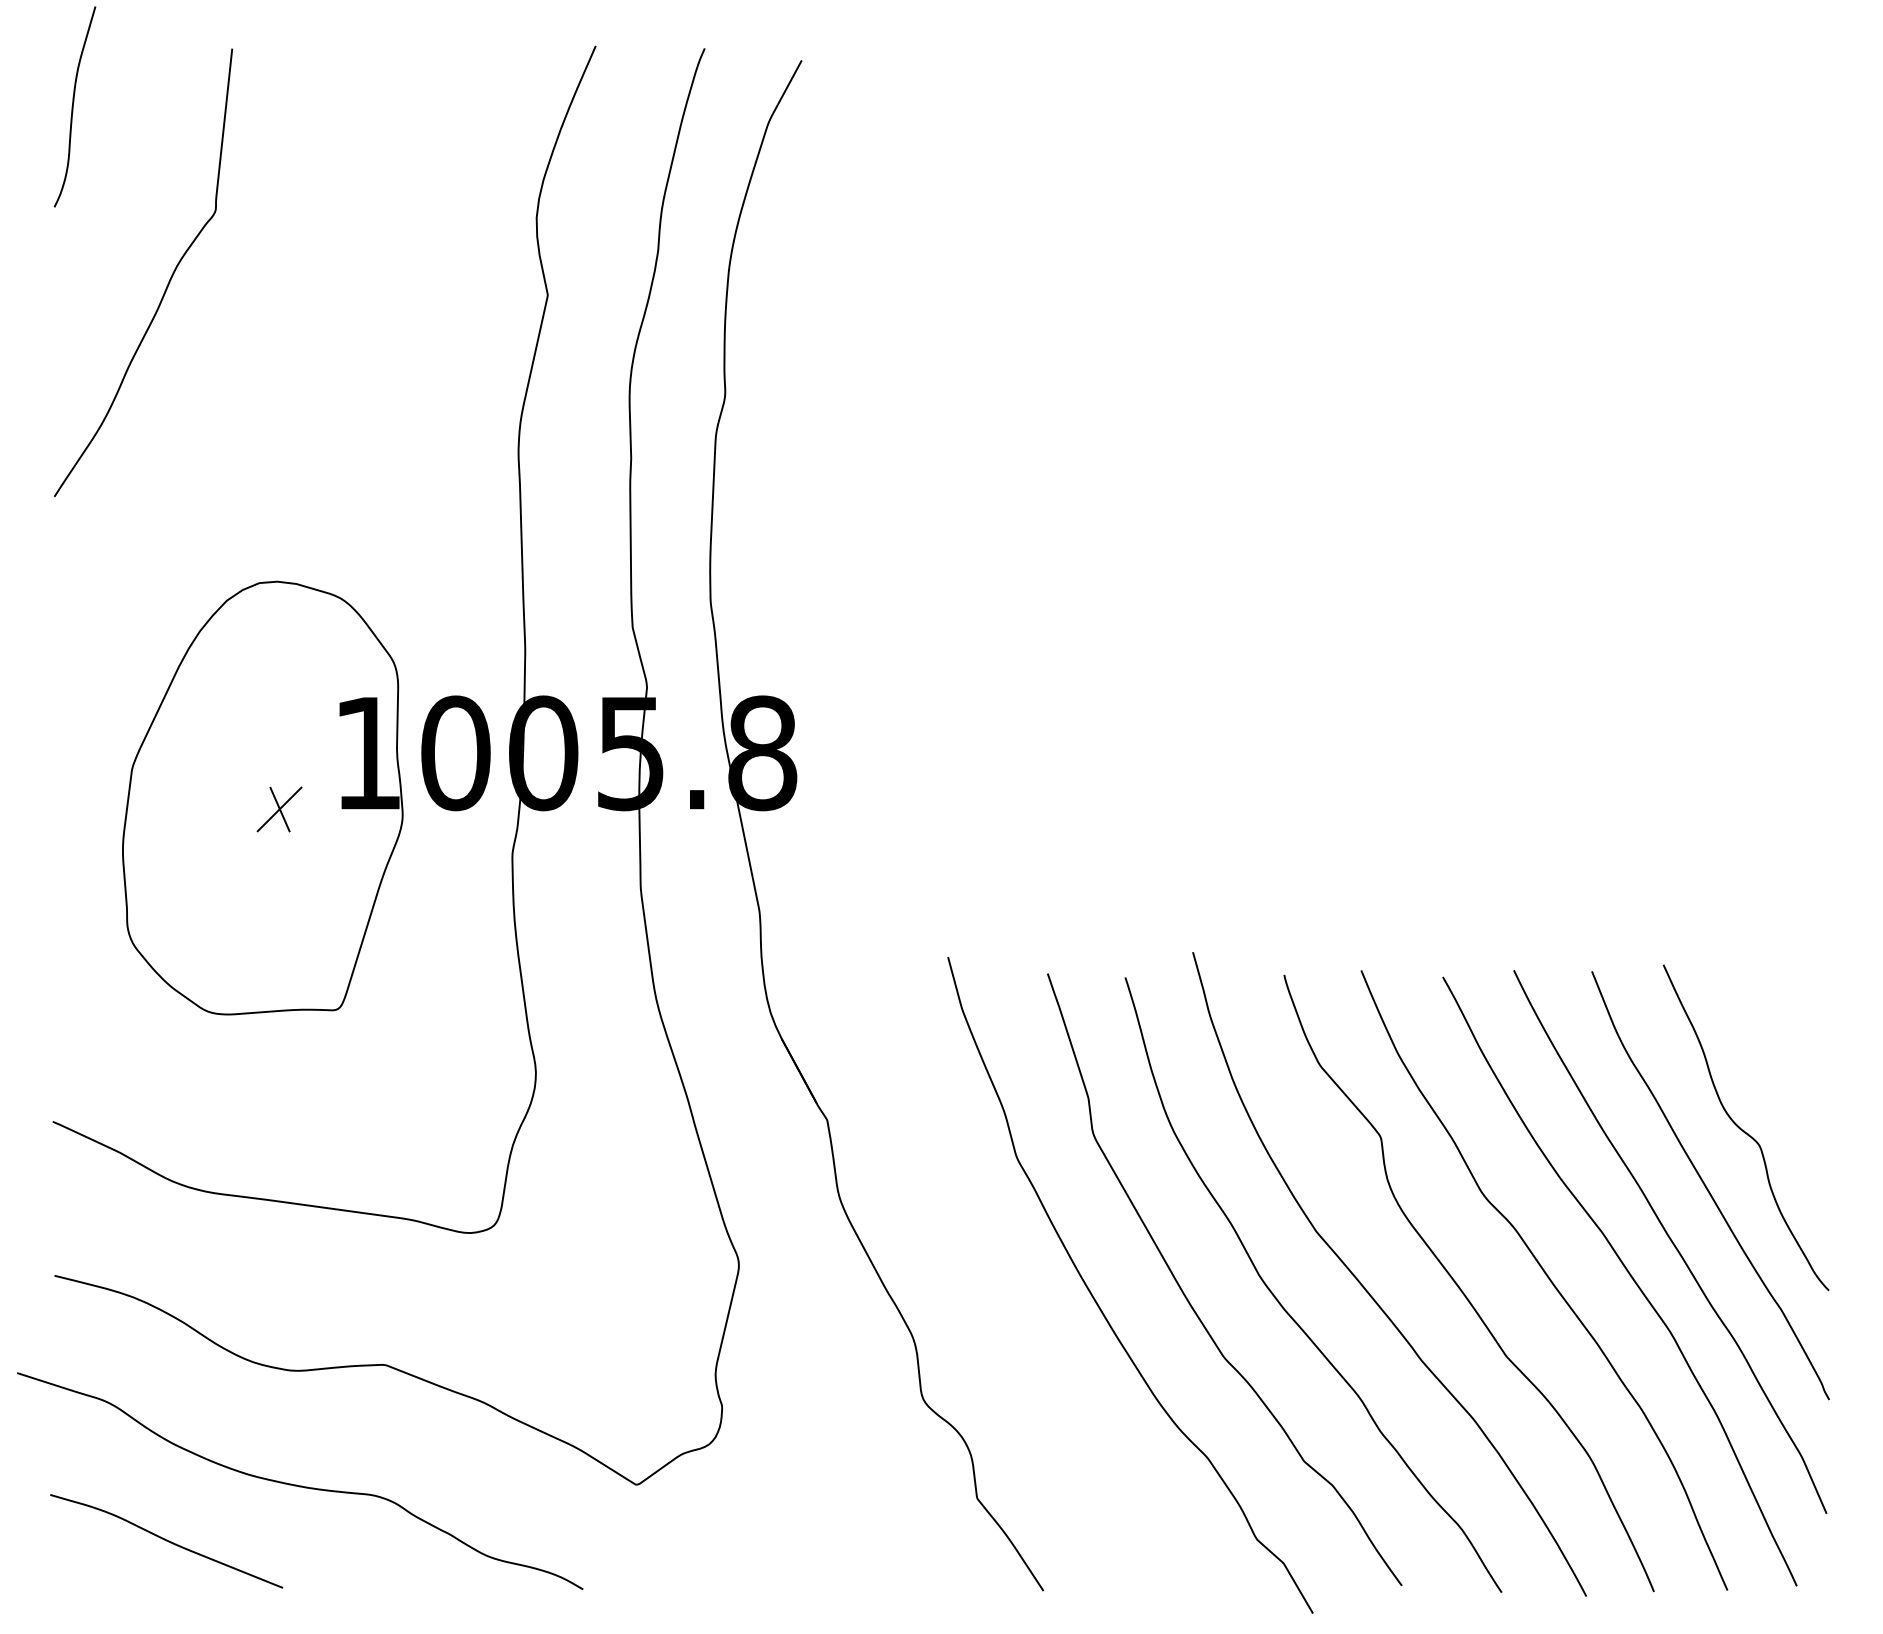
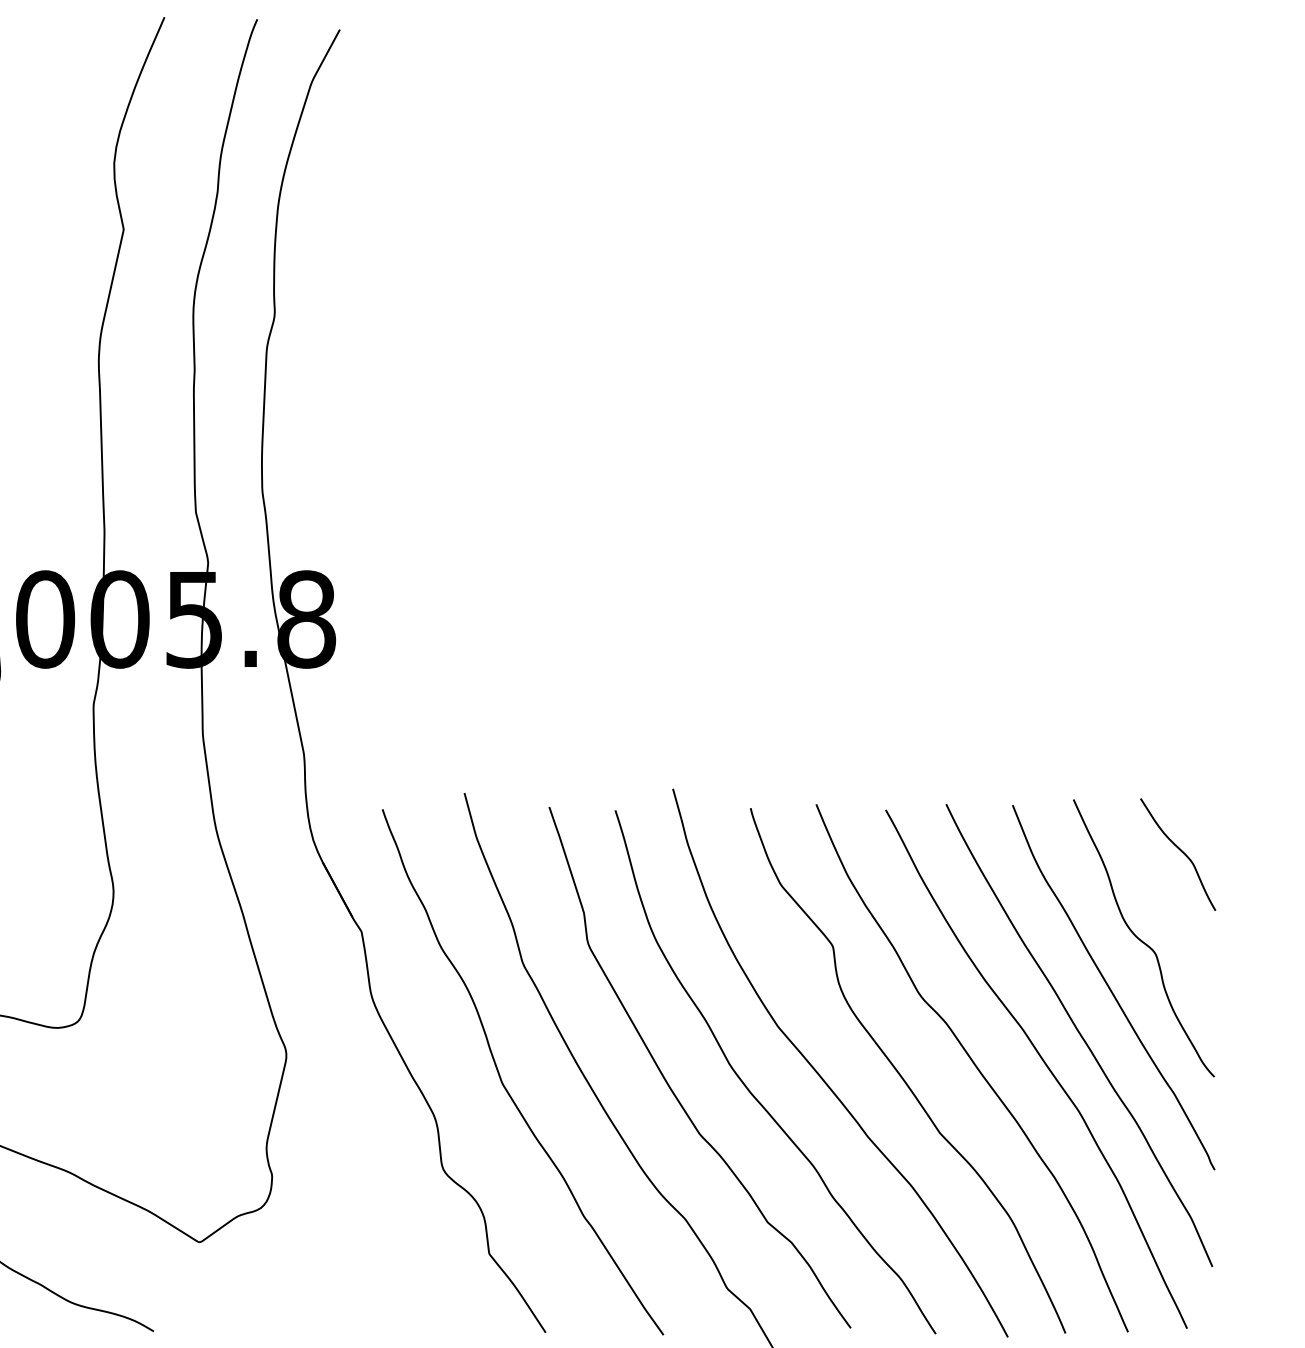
curve: (1789, 1025) -> (1180, 851), added
curve: (992, 1294) -> (502, 1080), added

